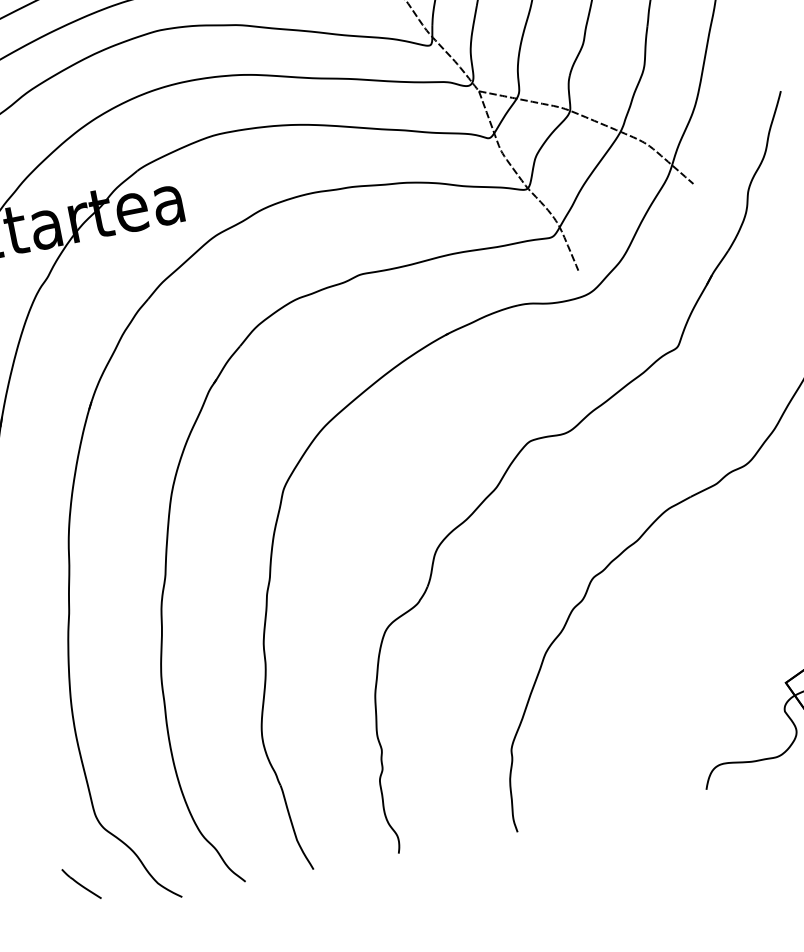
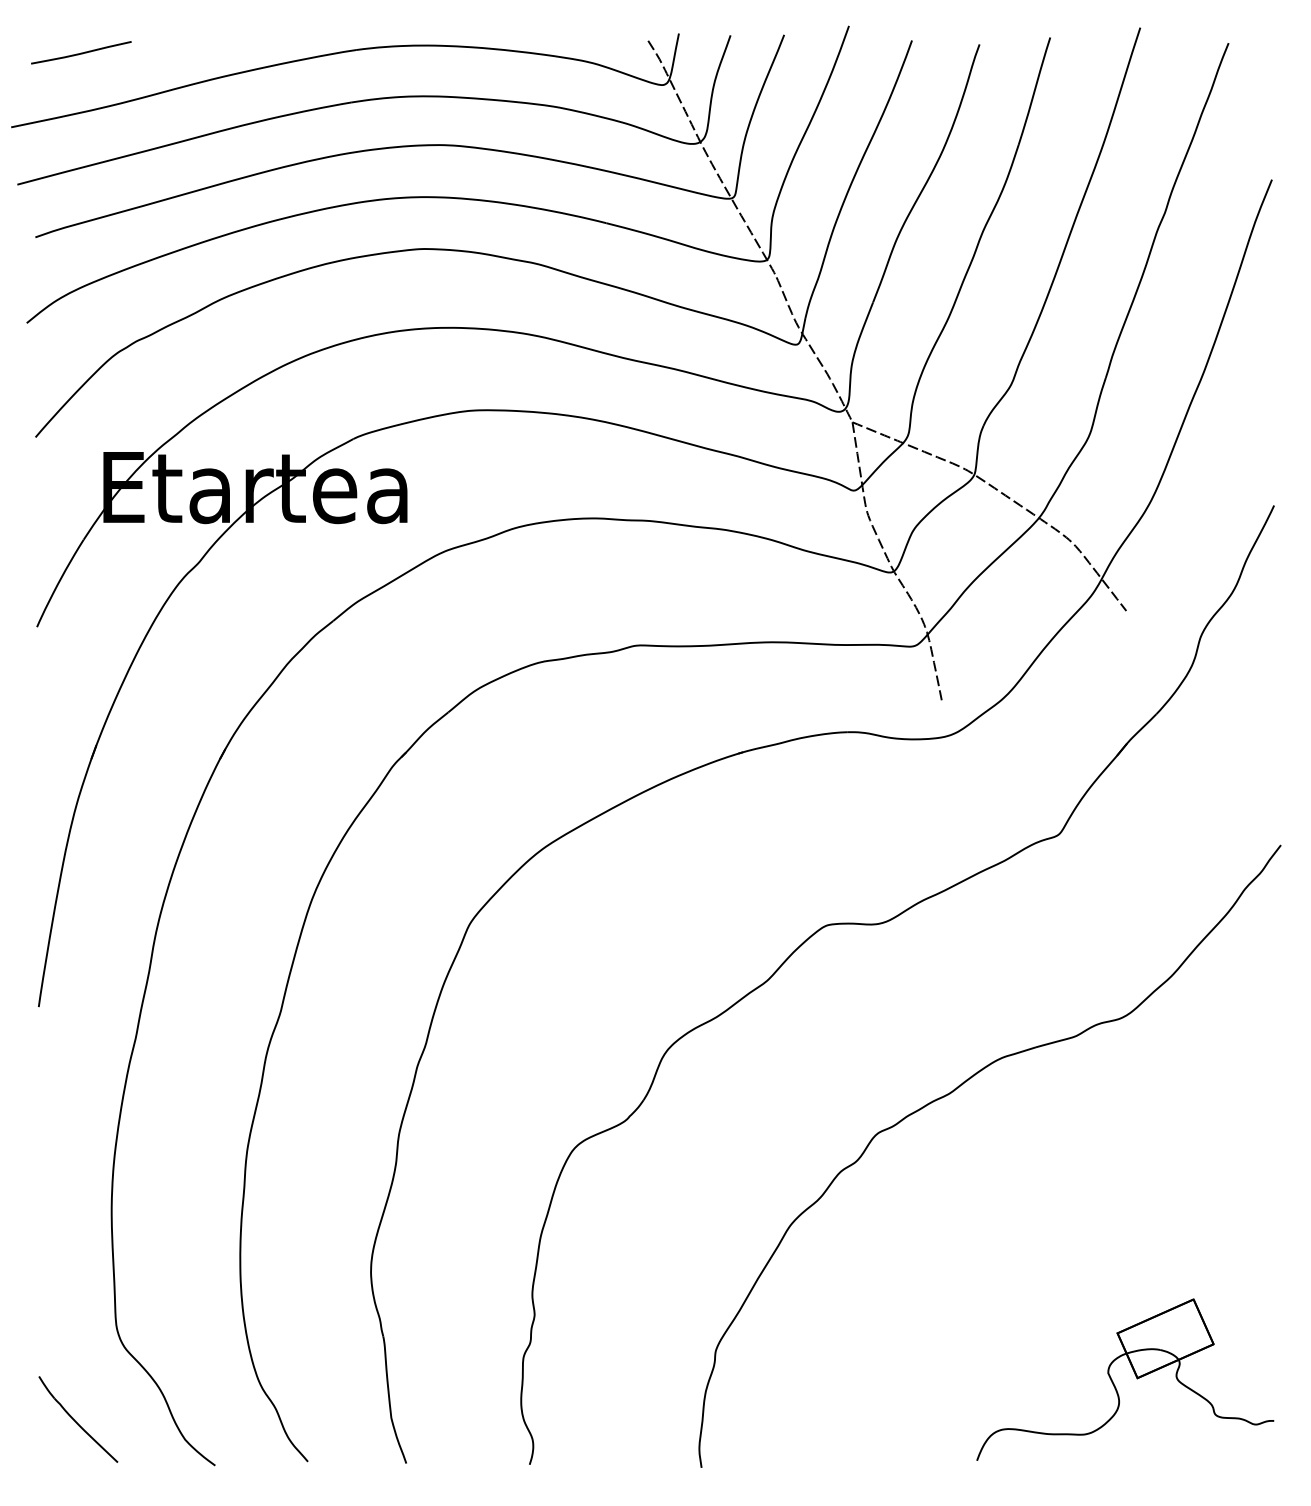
part: (81, 883) -> (78, 1419), size x1.67

